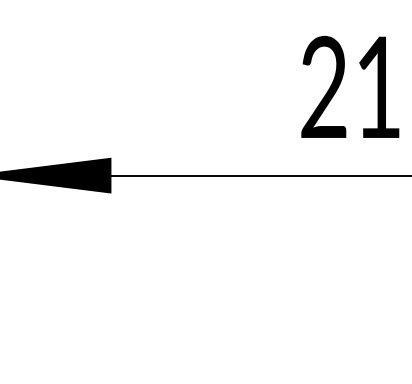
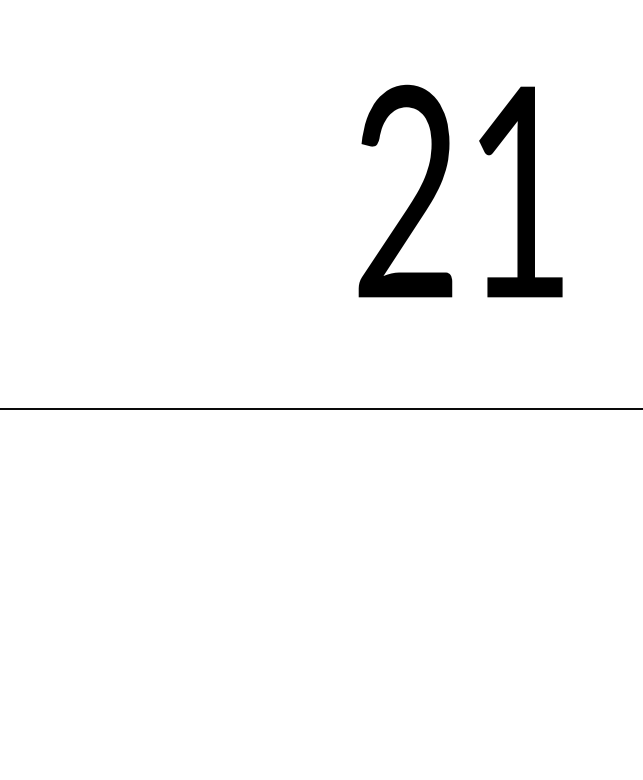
text: (350, 86) -> (461, 190), moved

